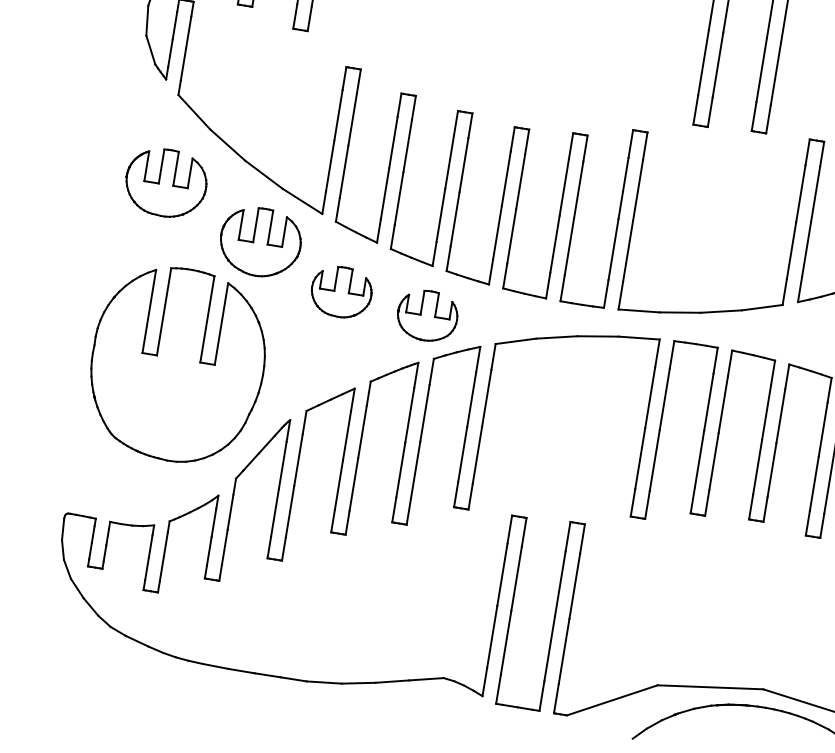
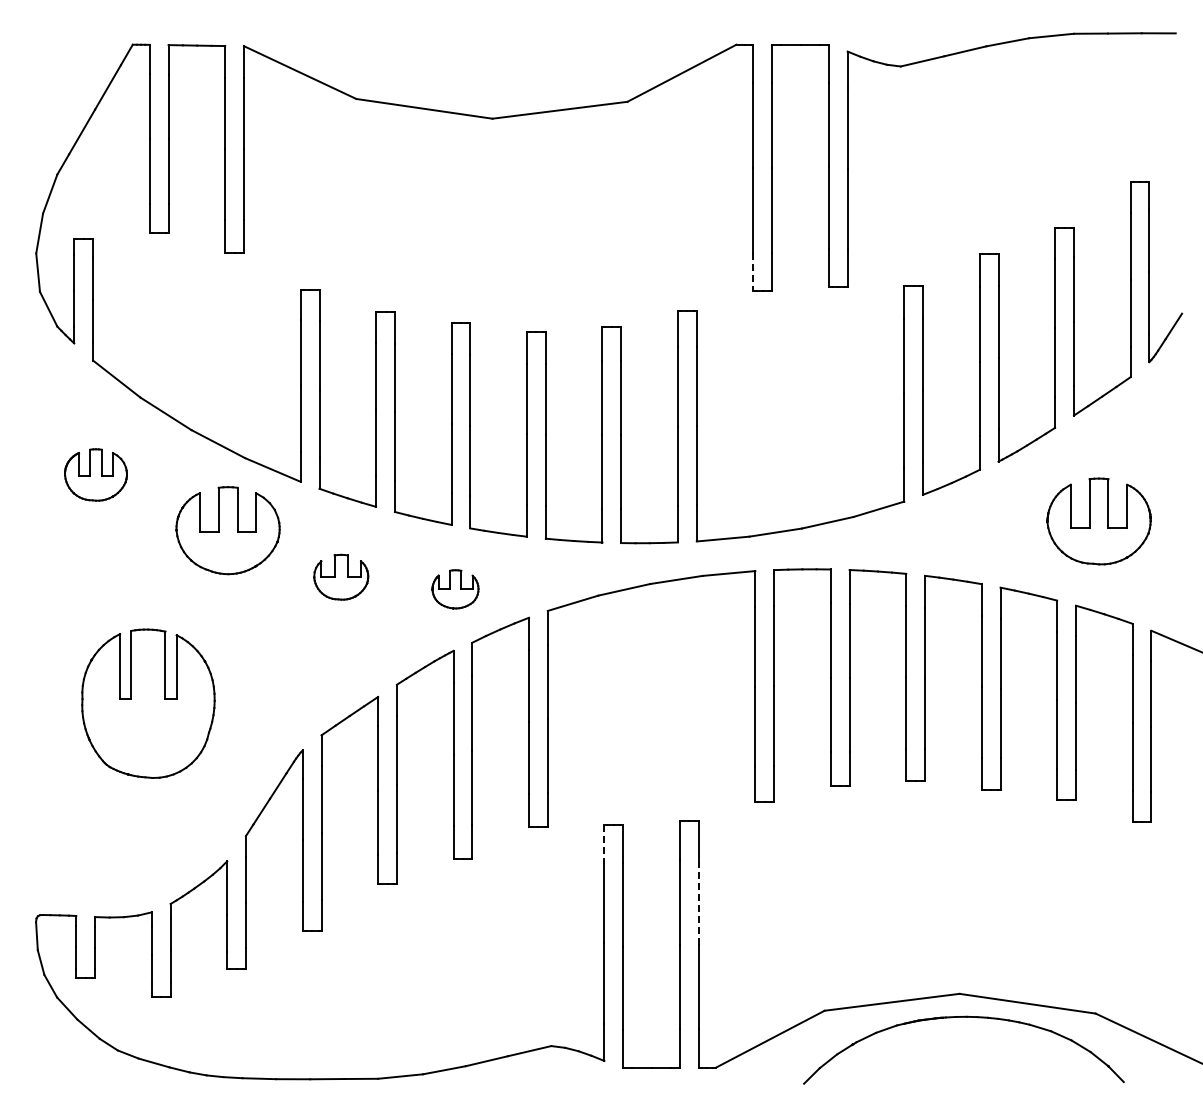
line: (695, 110) -> (753, 272), solid -> dashed
part: (165, 182) -> (95, 474), size x0.6
part: (340, 292) -> (340, 577), size x0.7
part: (427, 316) -> (455, 589), size x0.6
part: (177, 364) -> (148, 703), size x0.6
line: (509, 530) -> (604, 844), solid -> dashed
line: (574, 585) -> (698, 901), solid -> dashed

